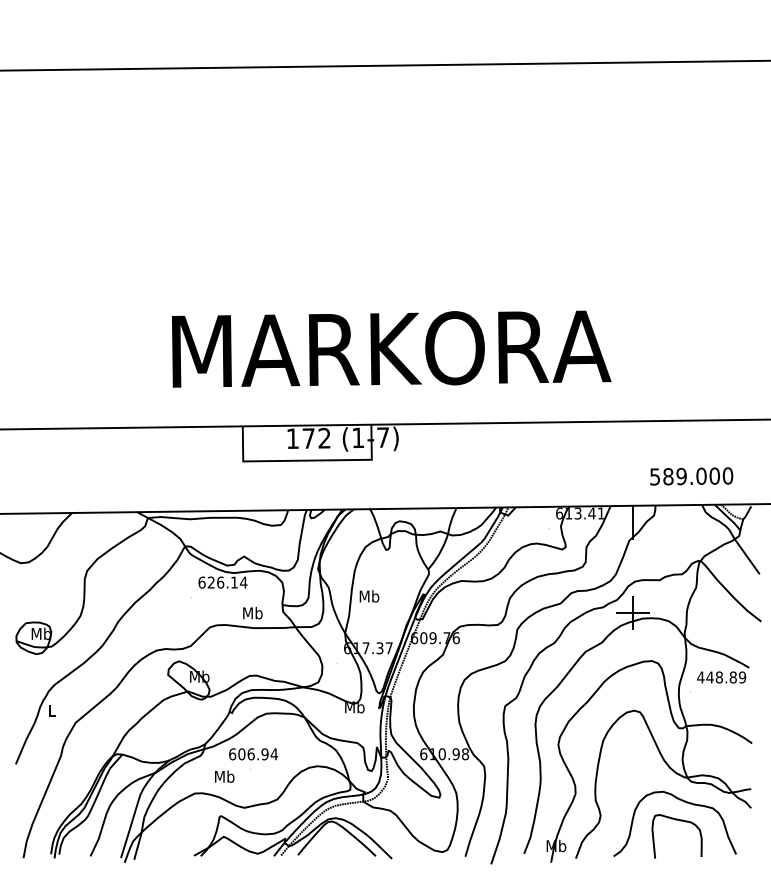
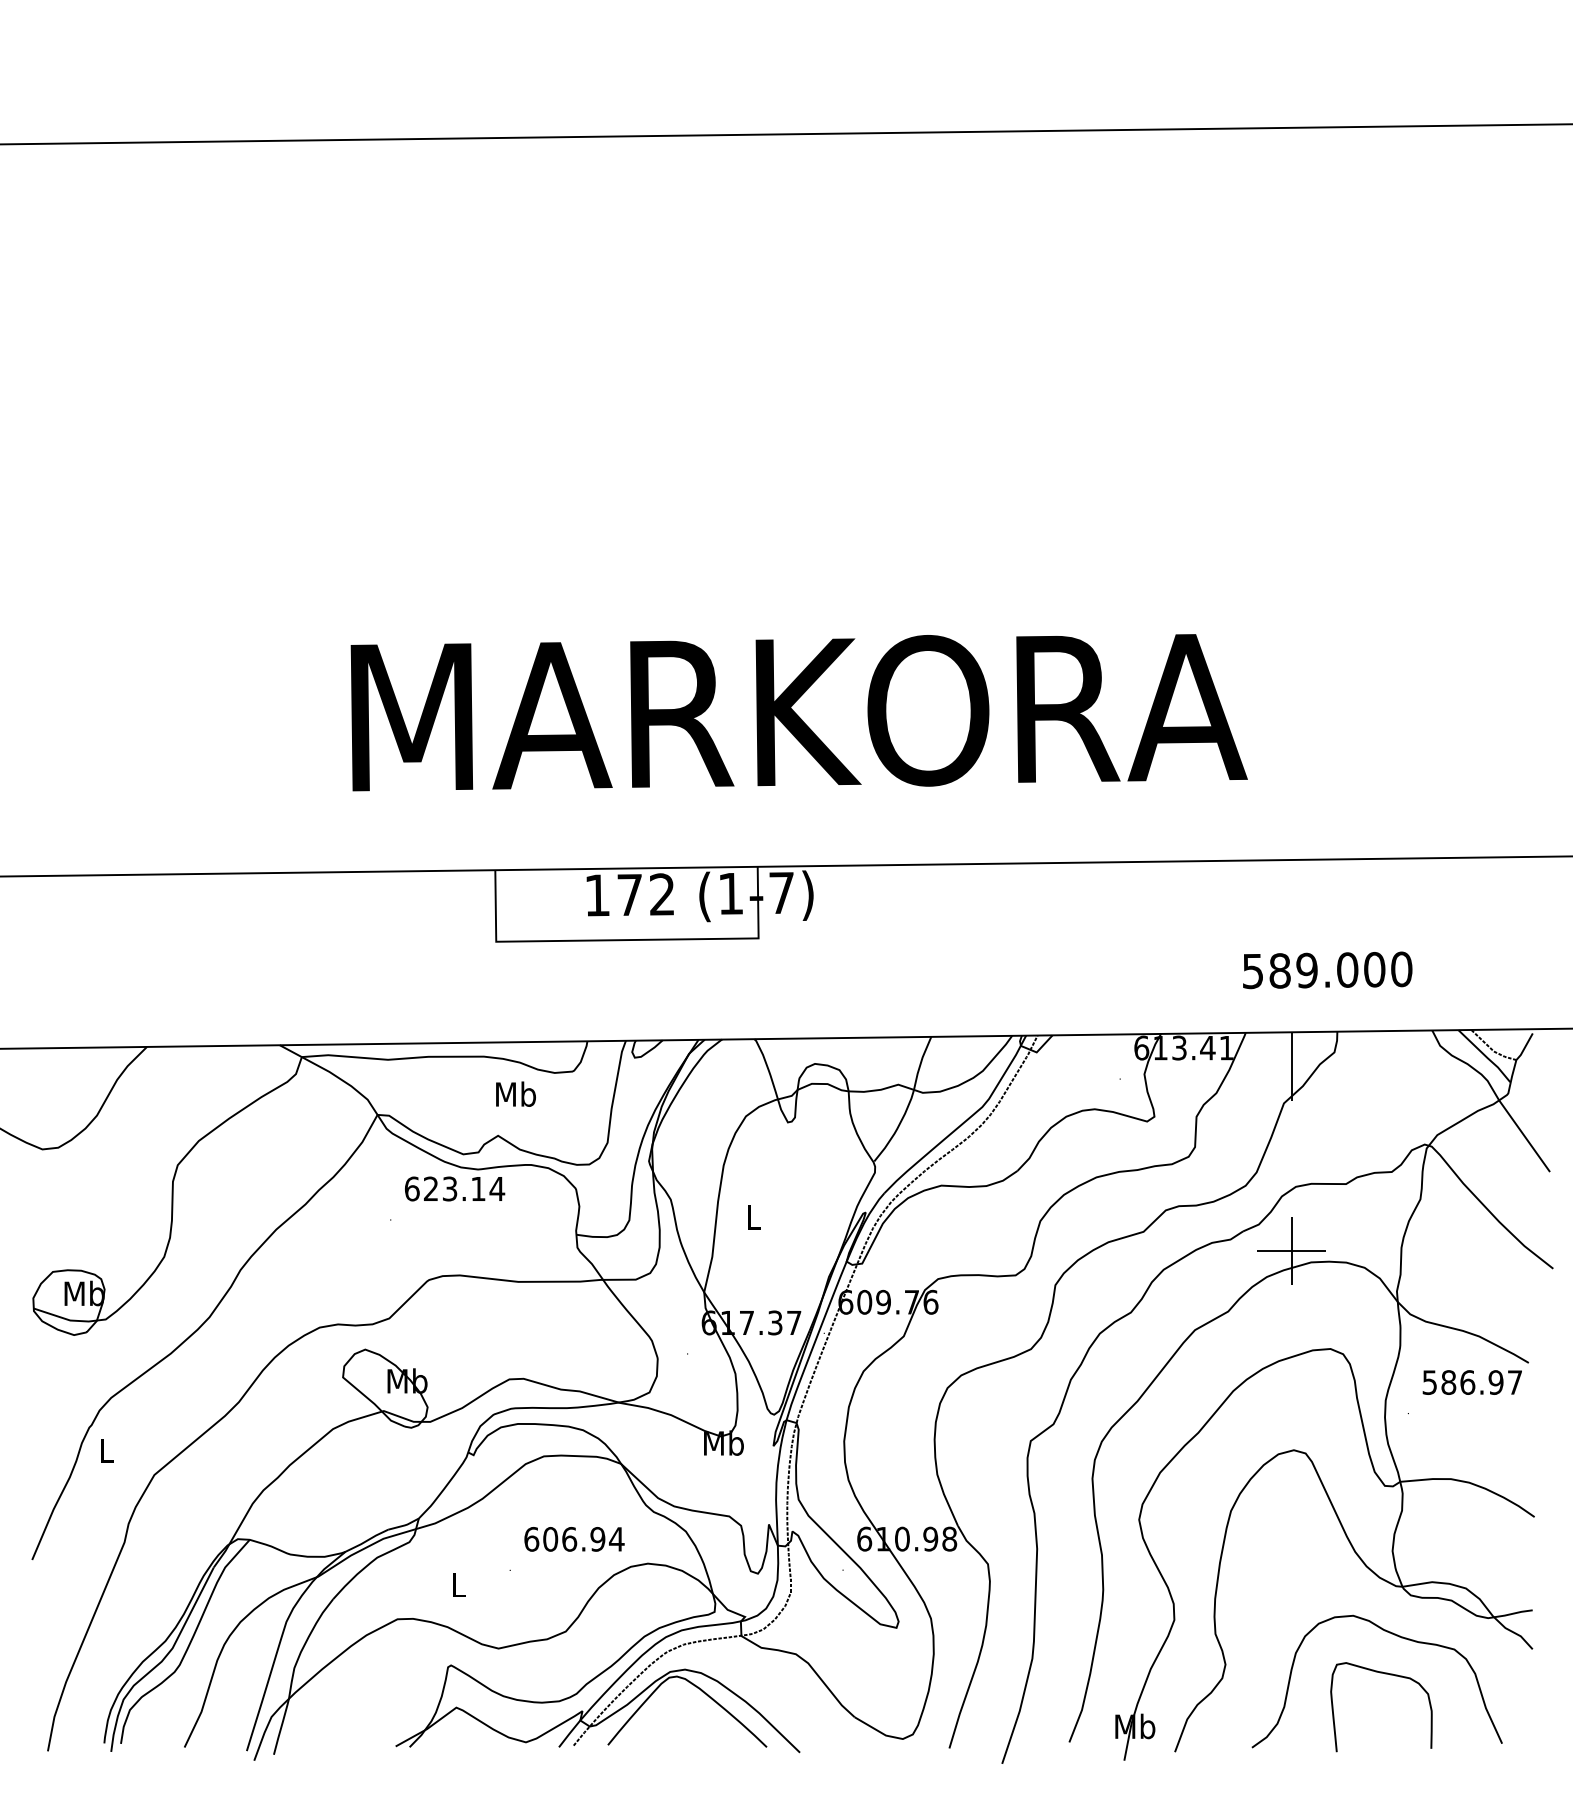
text: (691, 476) -> (1327, 970), moved
text: (220, 582) -> (449, 1188), 626.14 -> 623.14
text: (369, 596) -> (753, 1217), Mb -> L
text: (252, 613) -> (515, 1094), moved
text: (721, 677) -> (1472, 1382), 448.89 -> 586.97
text: (253, 754) -> (574, 1539), moved
text: (224, 776) -> (457, 1584), Mb -> L

